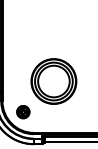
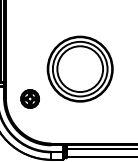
part: (23, 112) -> (30, 99), moved

